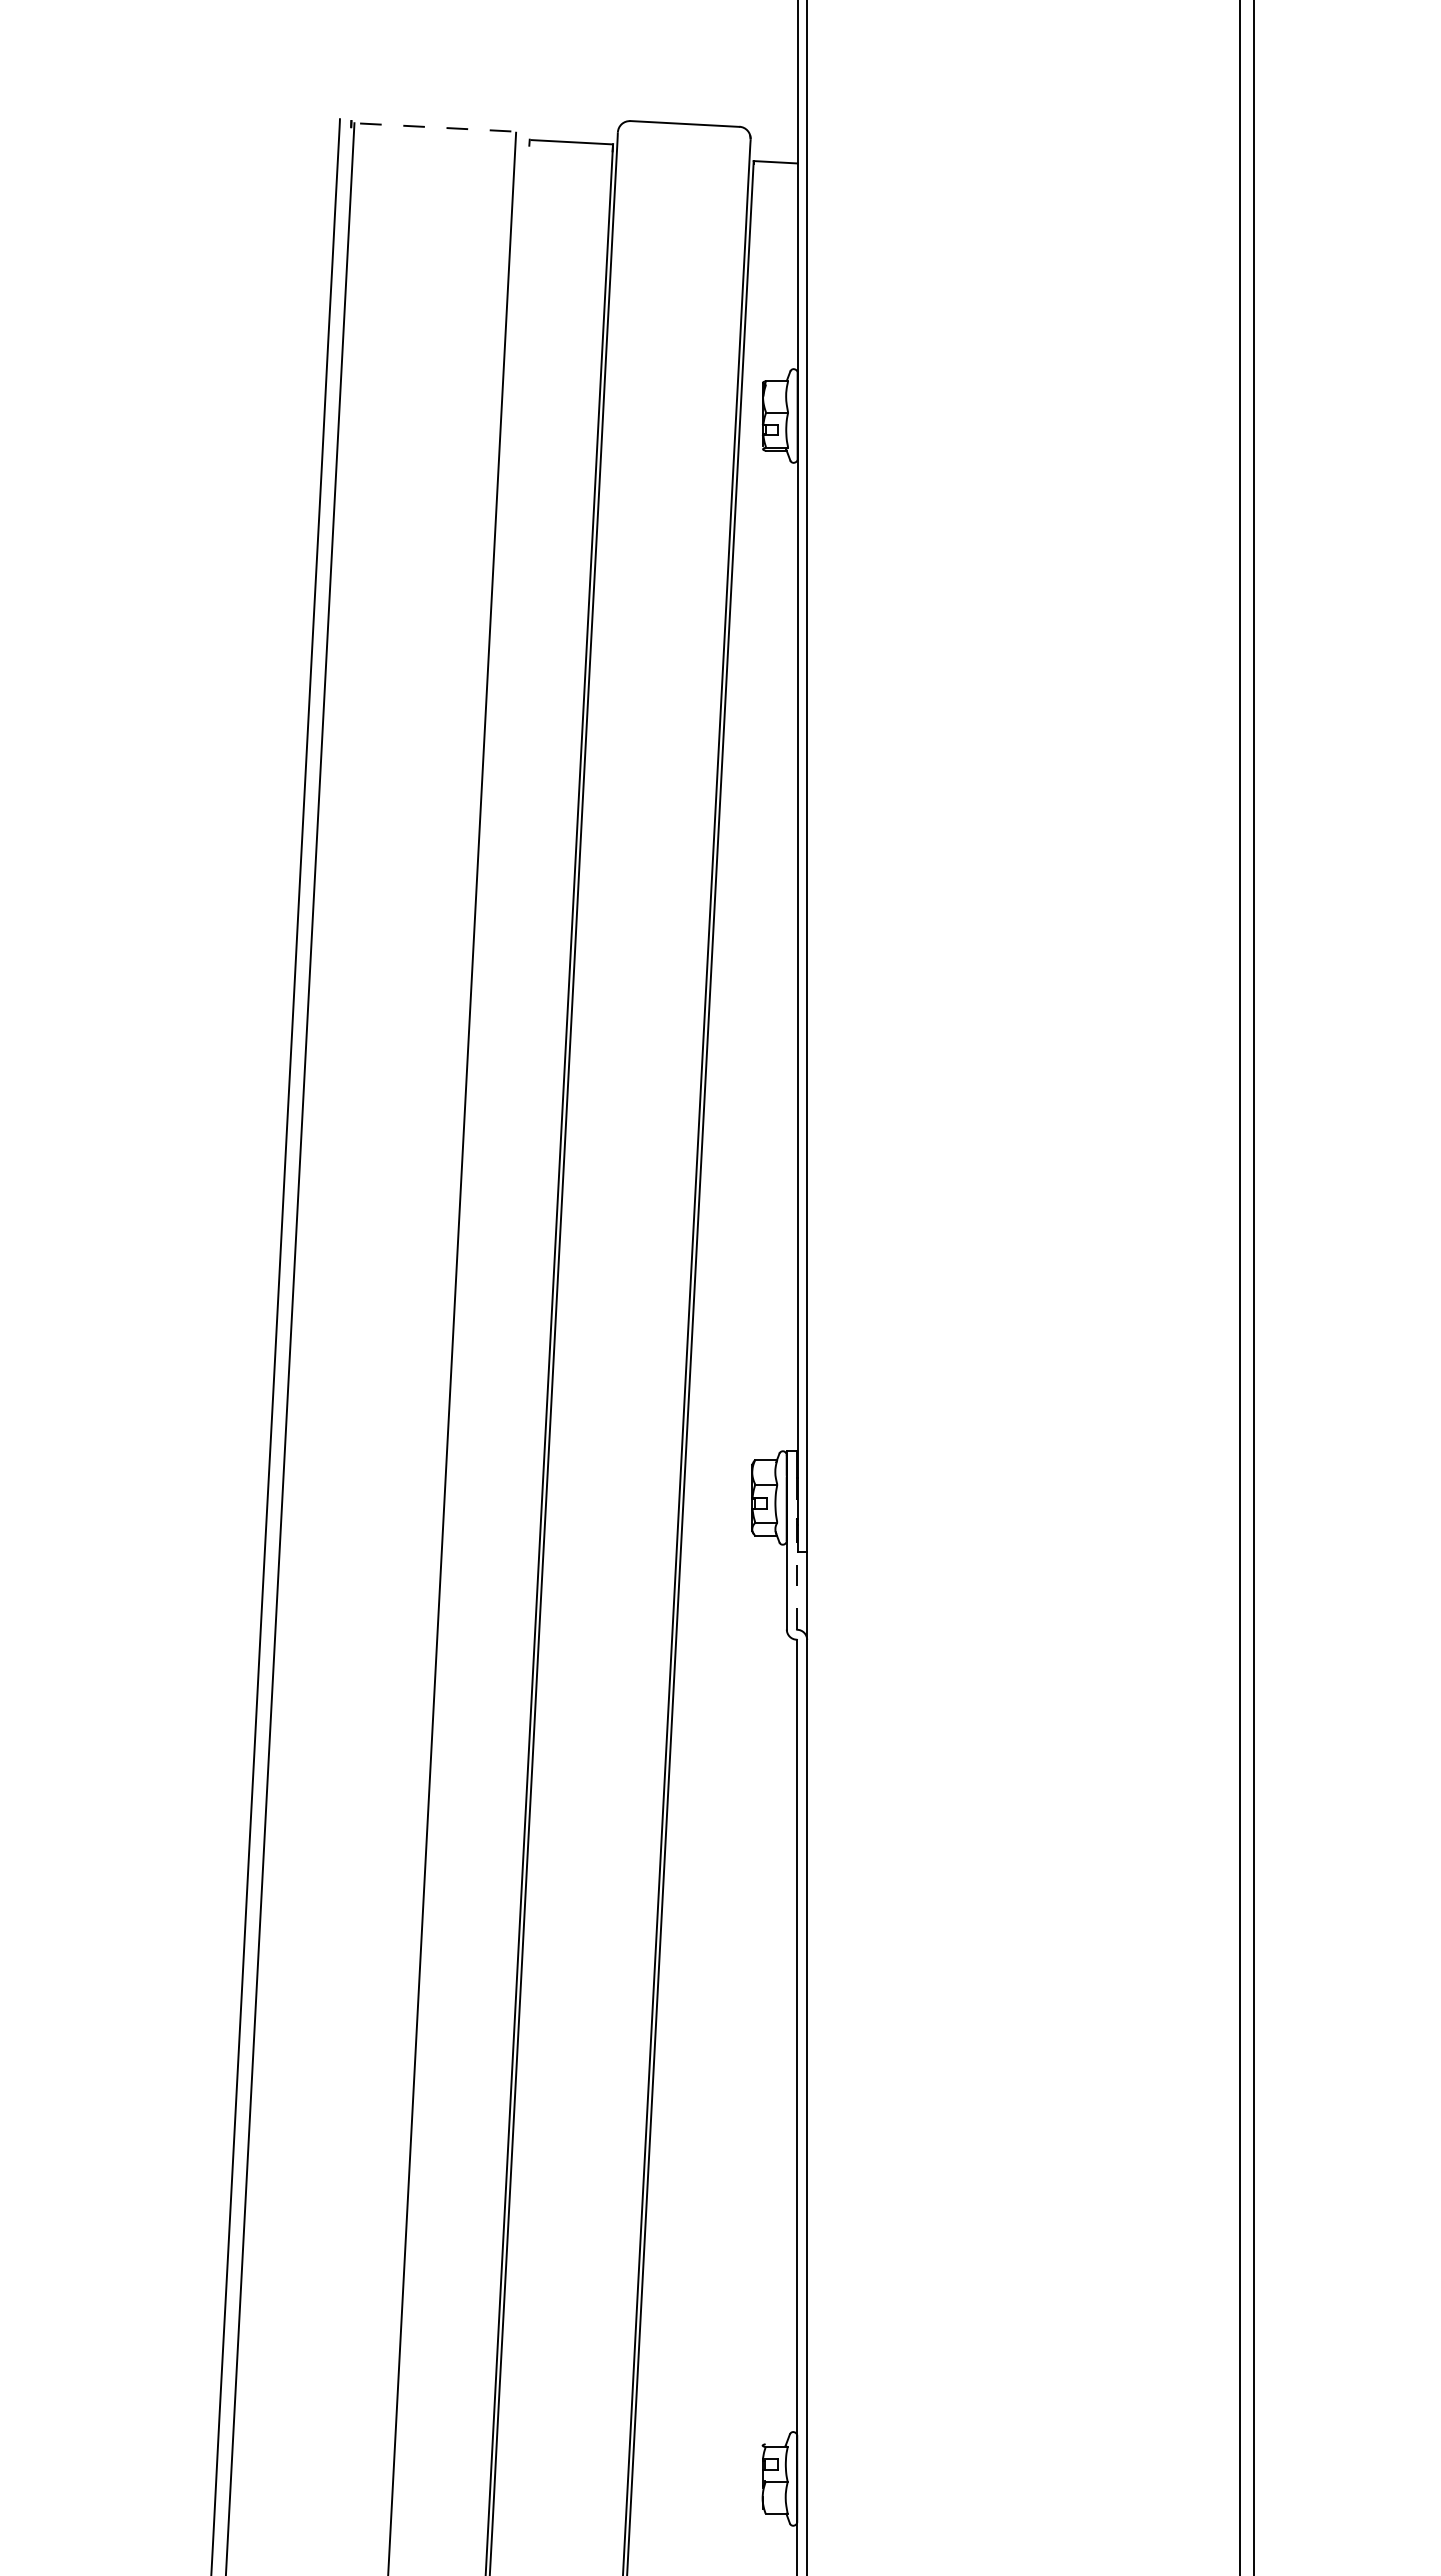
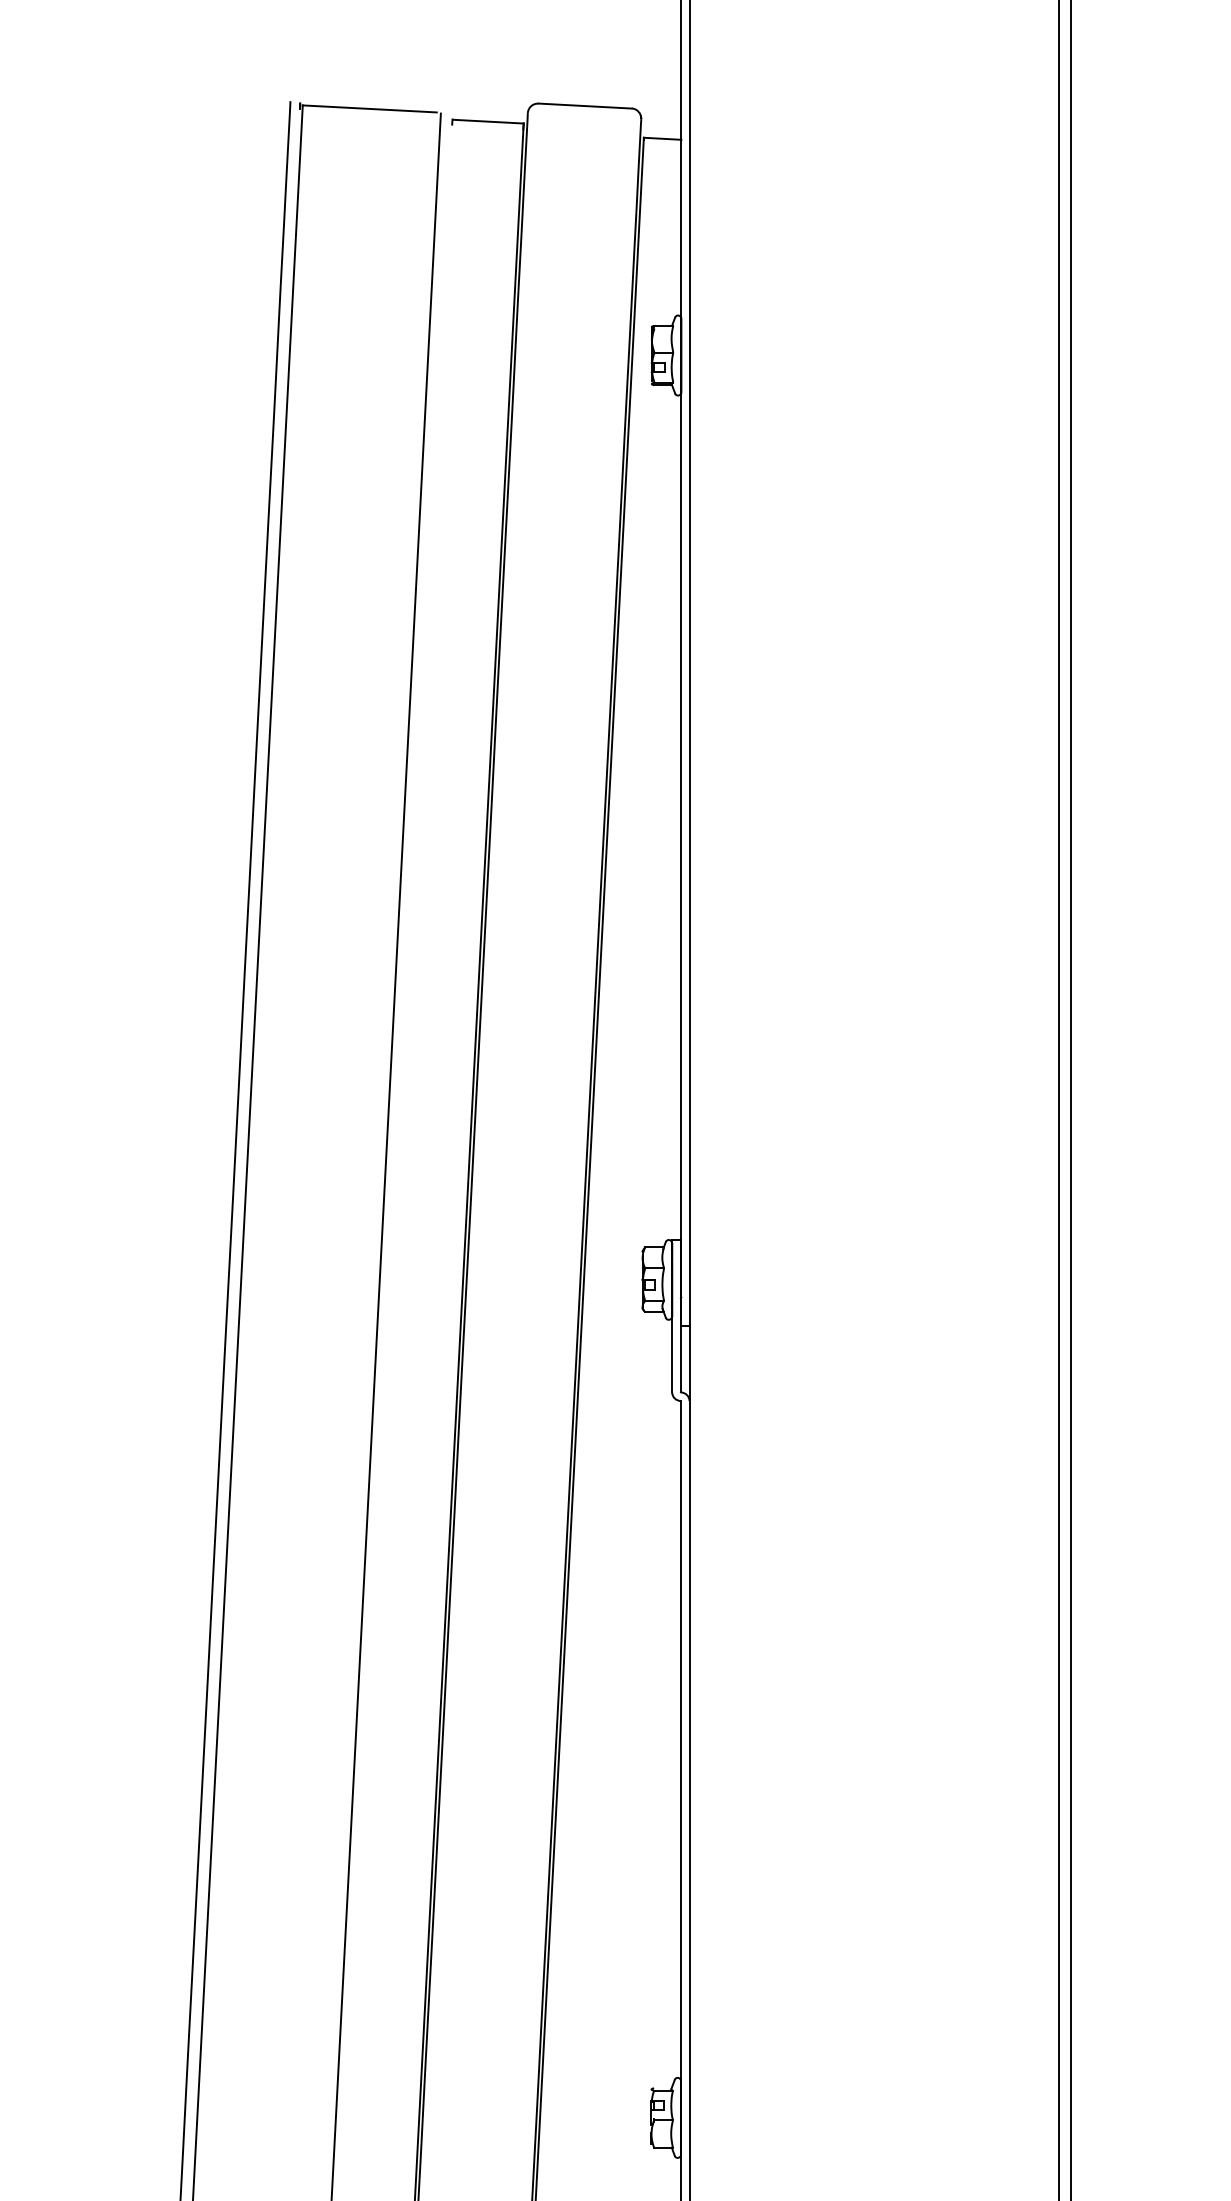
line: (432, 127) -> (369, 109), dashed -> solid
line: (796, 1553) -> (680, 1327), dashed -> solid

